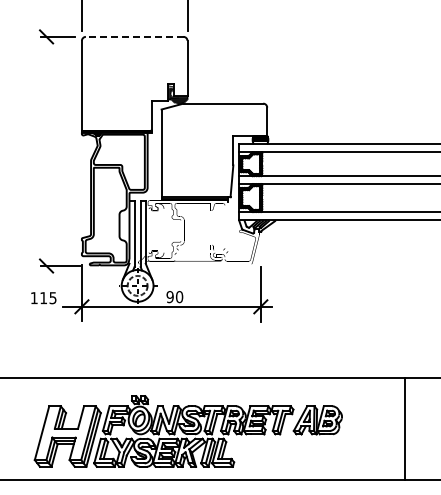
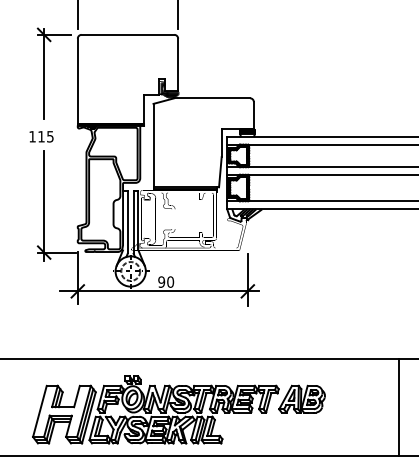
line: (134, 36) -> (127, 34), dashed -> solid
line: (46, 77) -> (44, 73), added
line: (46, 216) -> (44, 205), added
text: (43, 298) -> (41, 137), moved
line: (405, 428) -> (399, 407), moved

